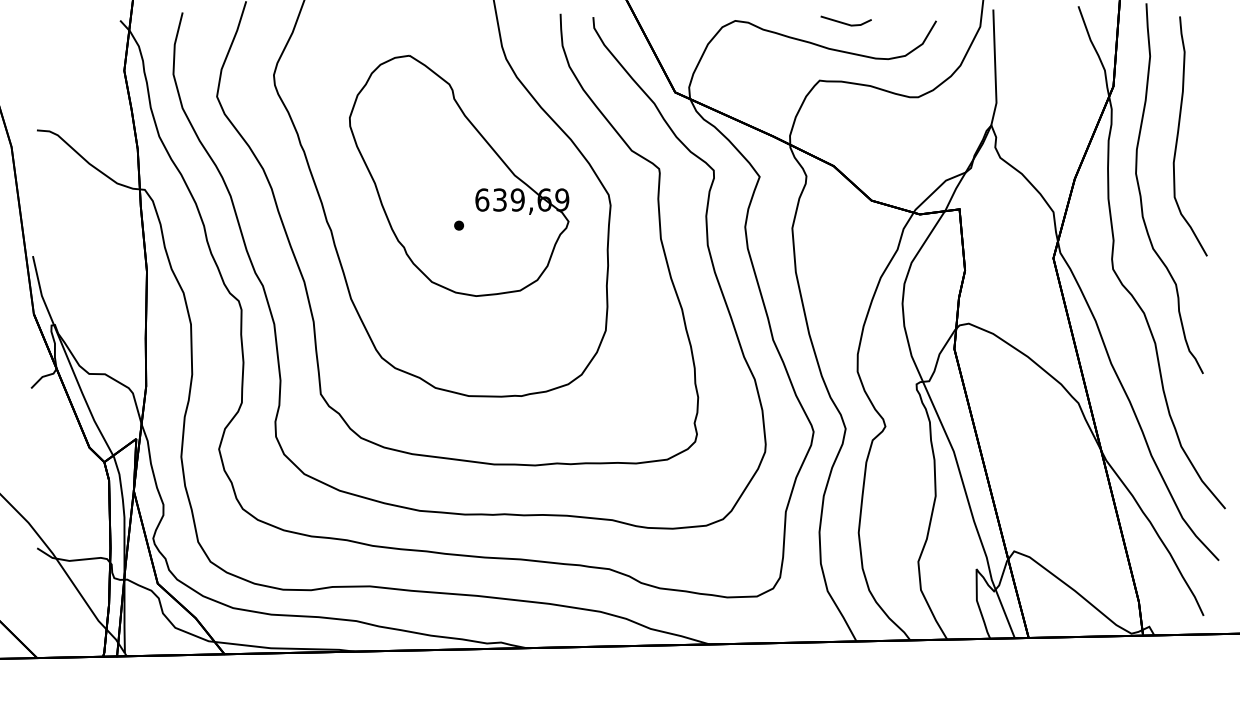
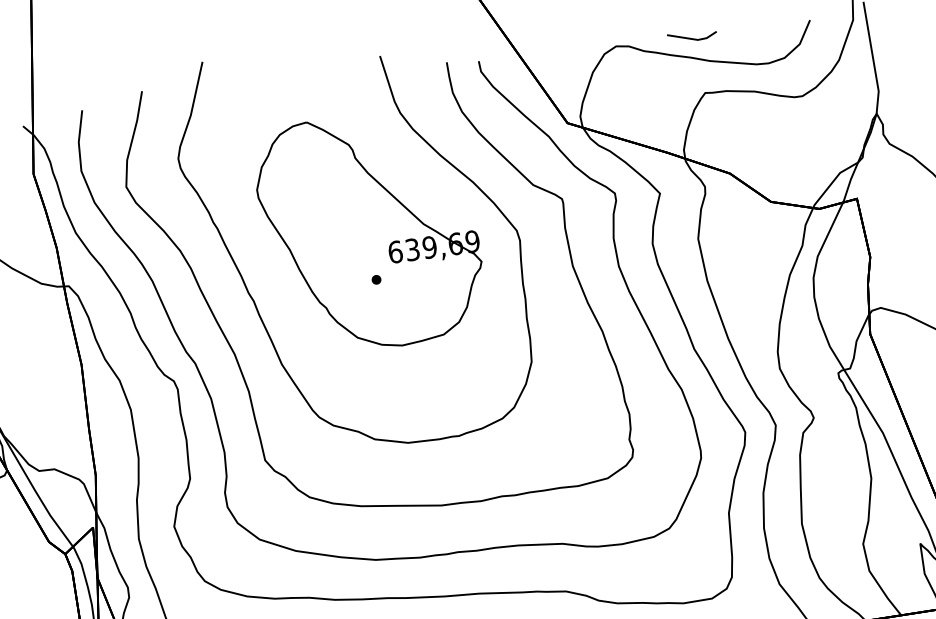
line: (845, 22) -> (691, 37), moved

